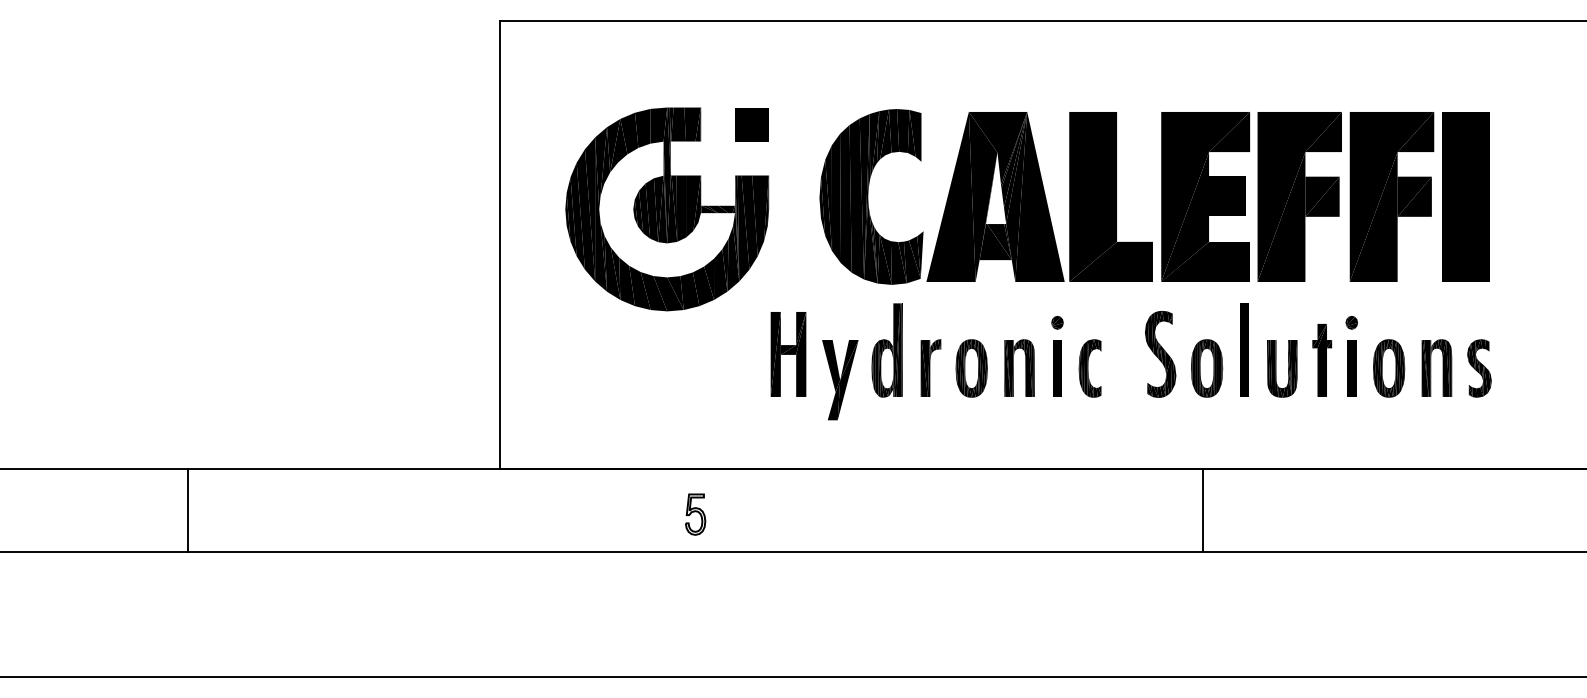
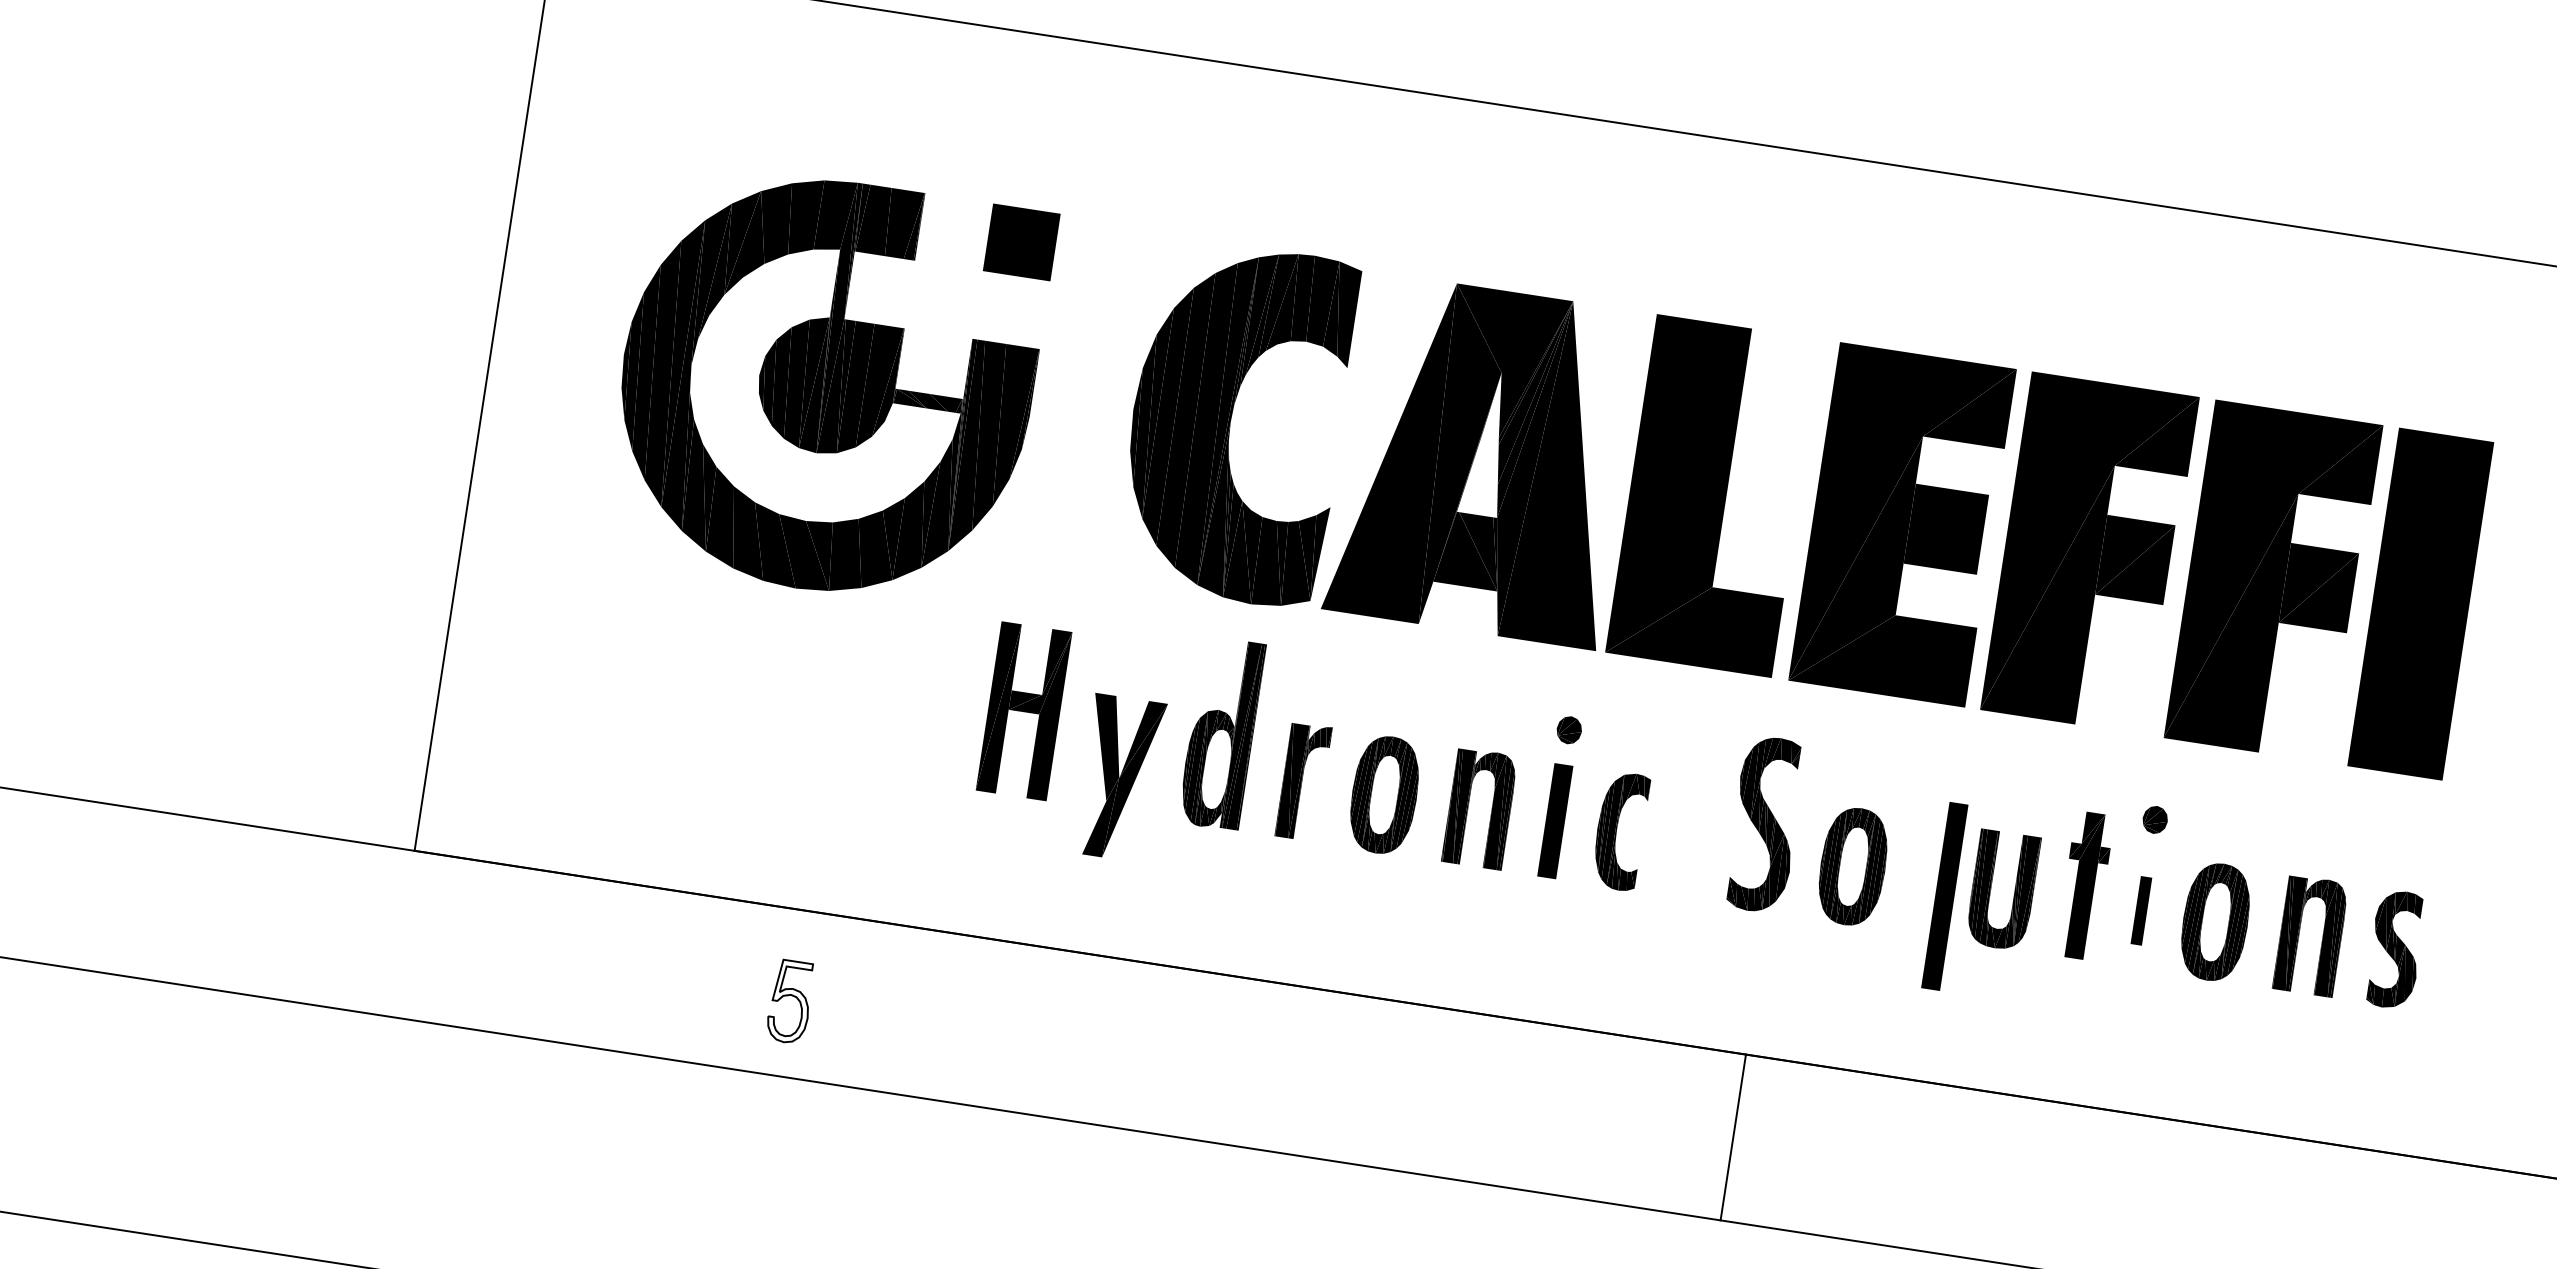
part: (1244, 349) -> (1945, 895), moved
part: (1351, 368) -> (2140, 910), size x0.6
line: (1202, 510) -> (1733, 1137), moved

